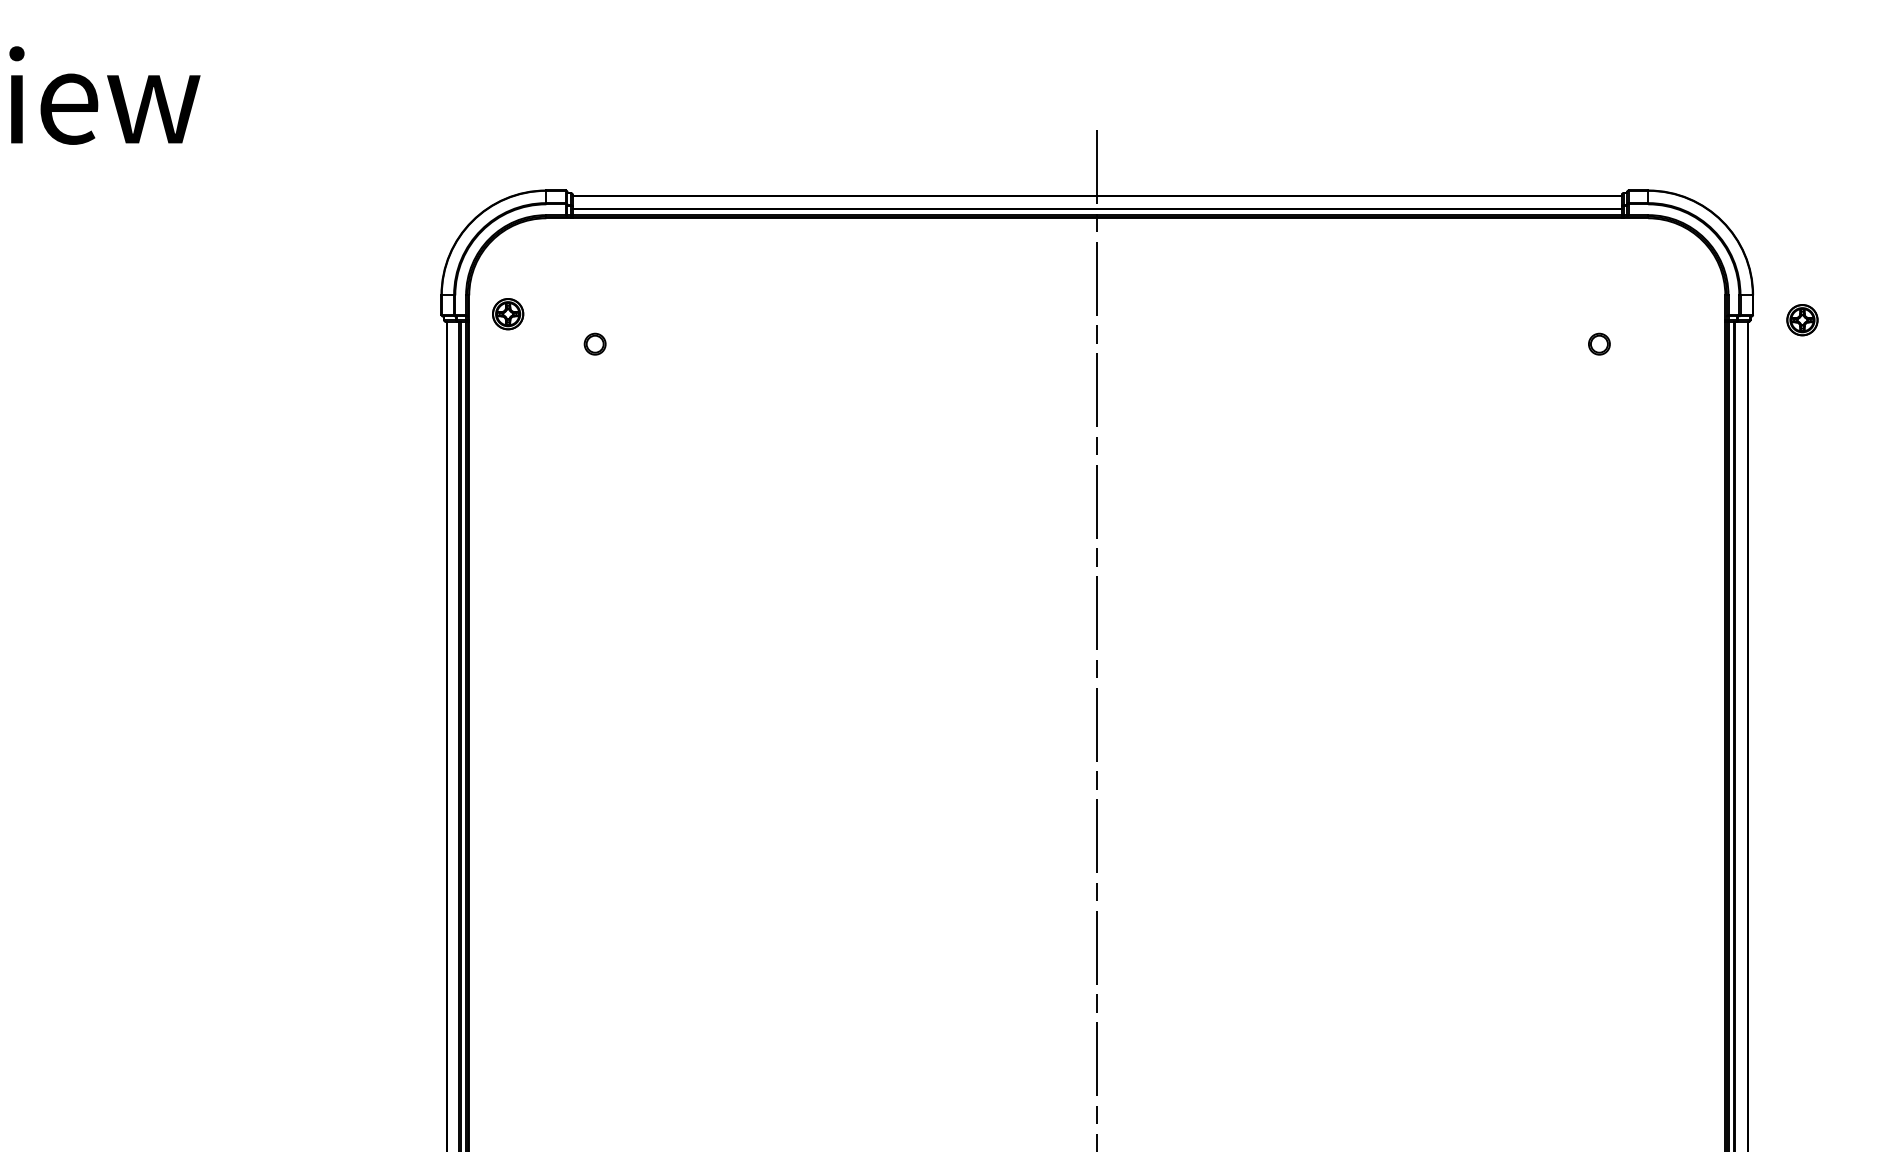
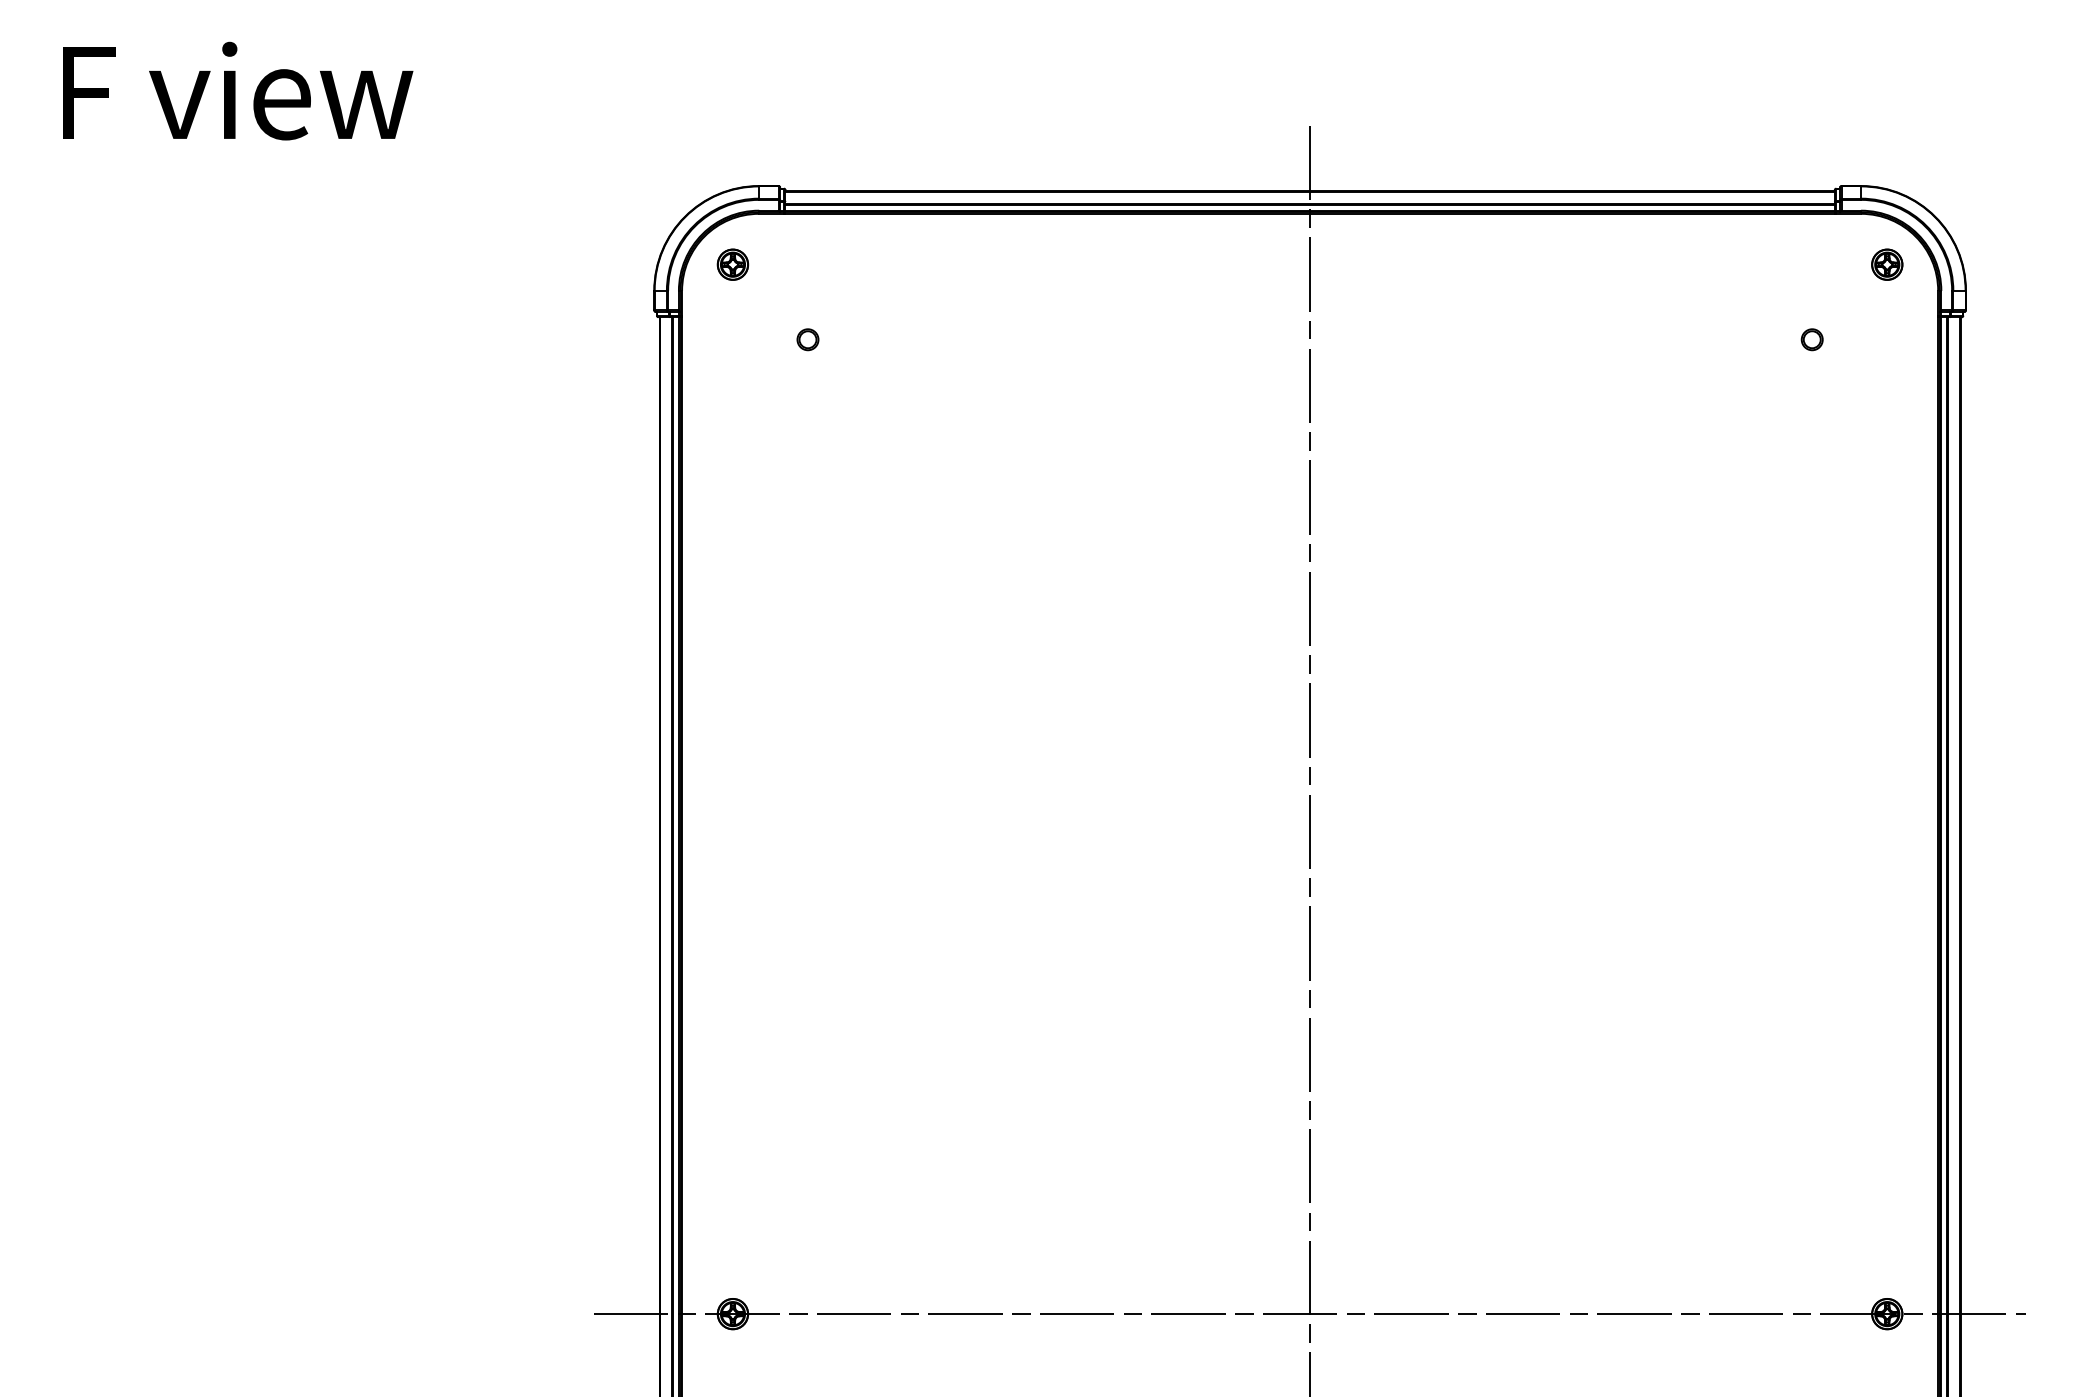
part: (507, 313) -> (732, 264), moved
part: (1802, 319) -> (1887, 264), moved

